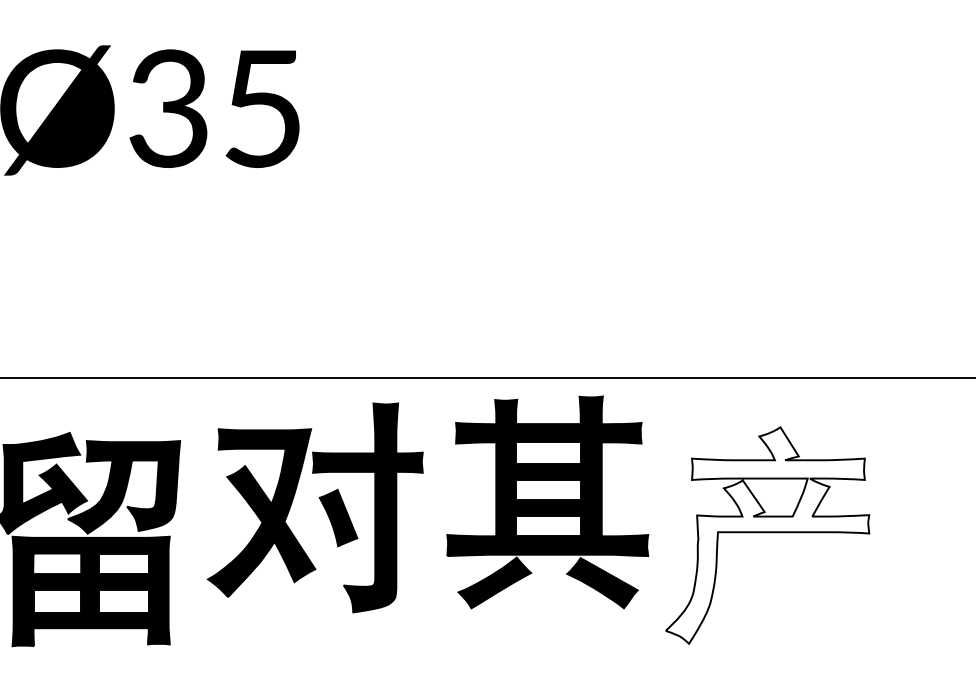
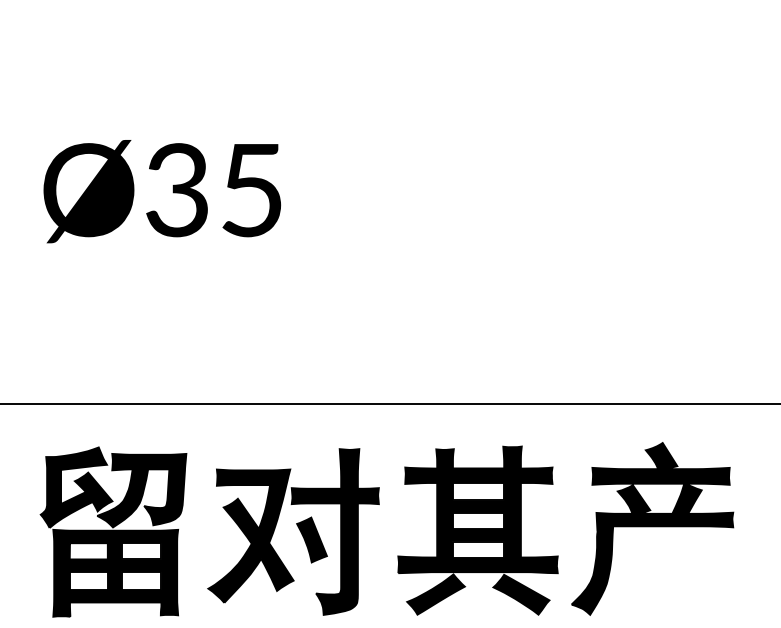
part: (547, 502) -> (477, 530), moved
part: (315, 507) -> (293, 531), moved
fill: (767, 535) -> (652, 528), added

